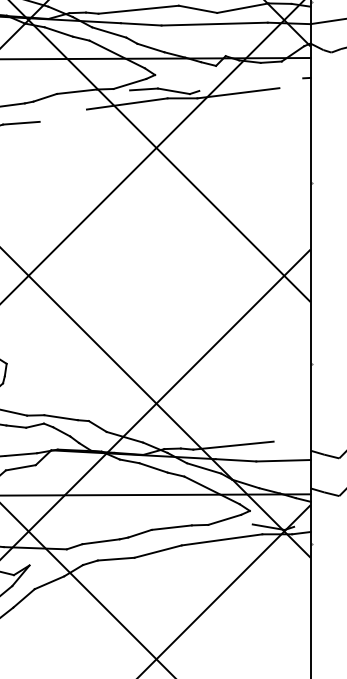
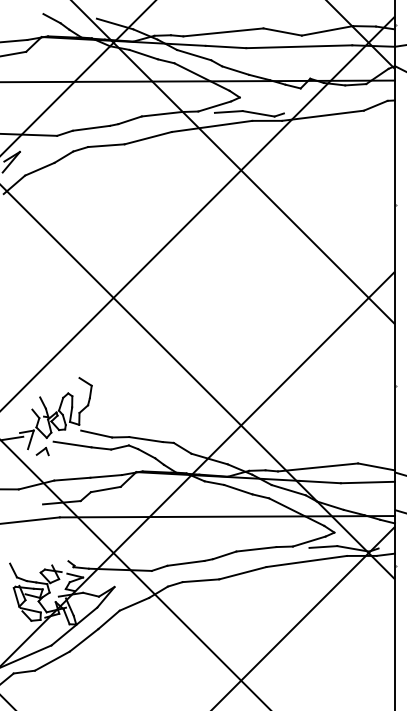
line: (291, 82) -> (375, 105), added
line: (62, 116) -> (147, 138), added
line: (292, 444) -> (376, 466), added
line: (238, 524) -> (323, 546), added

